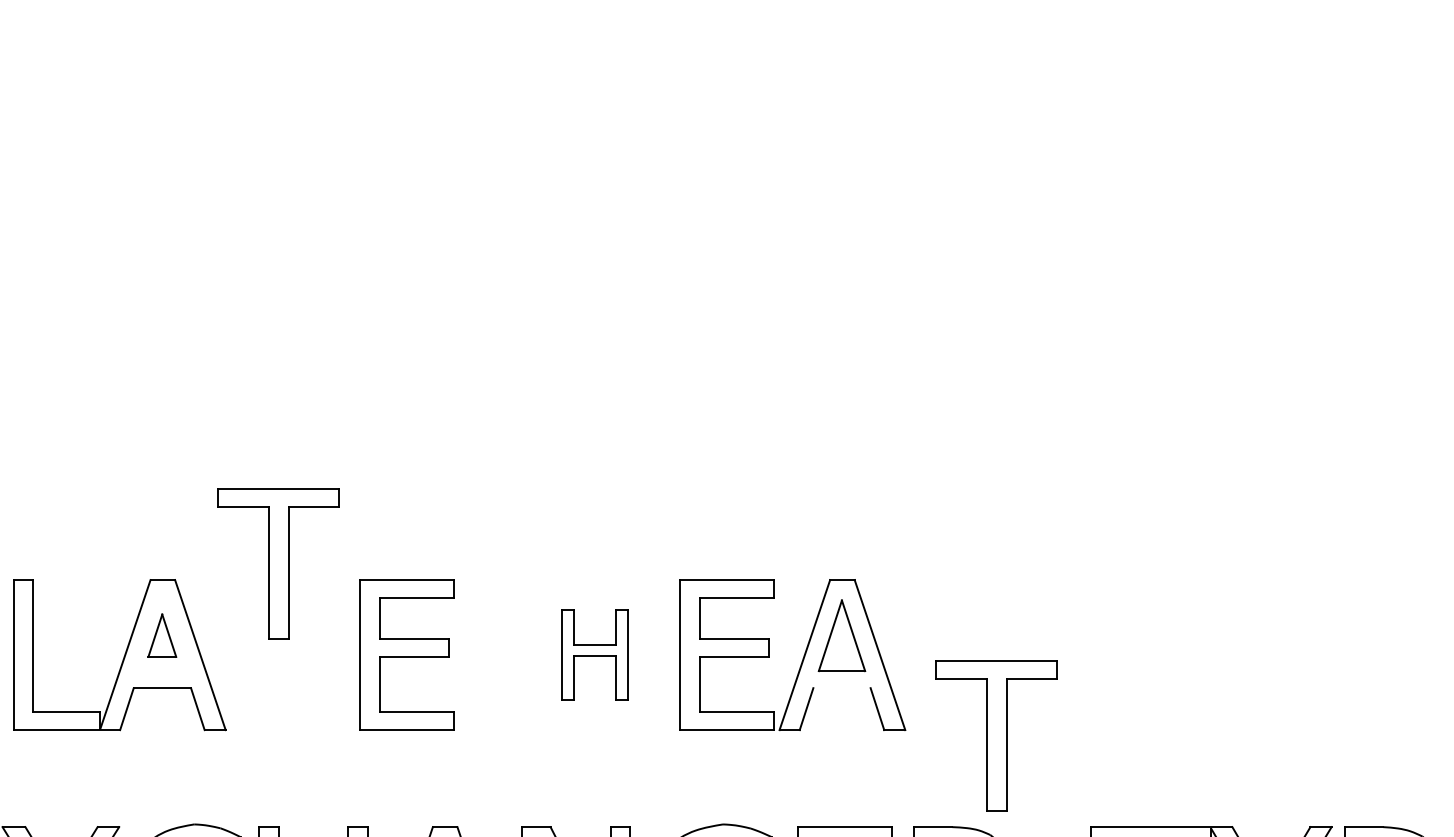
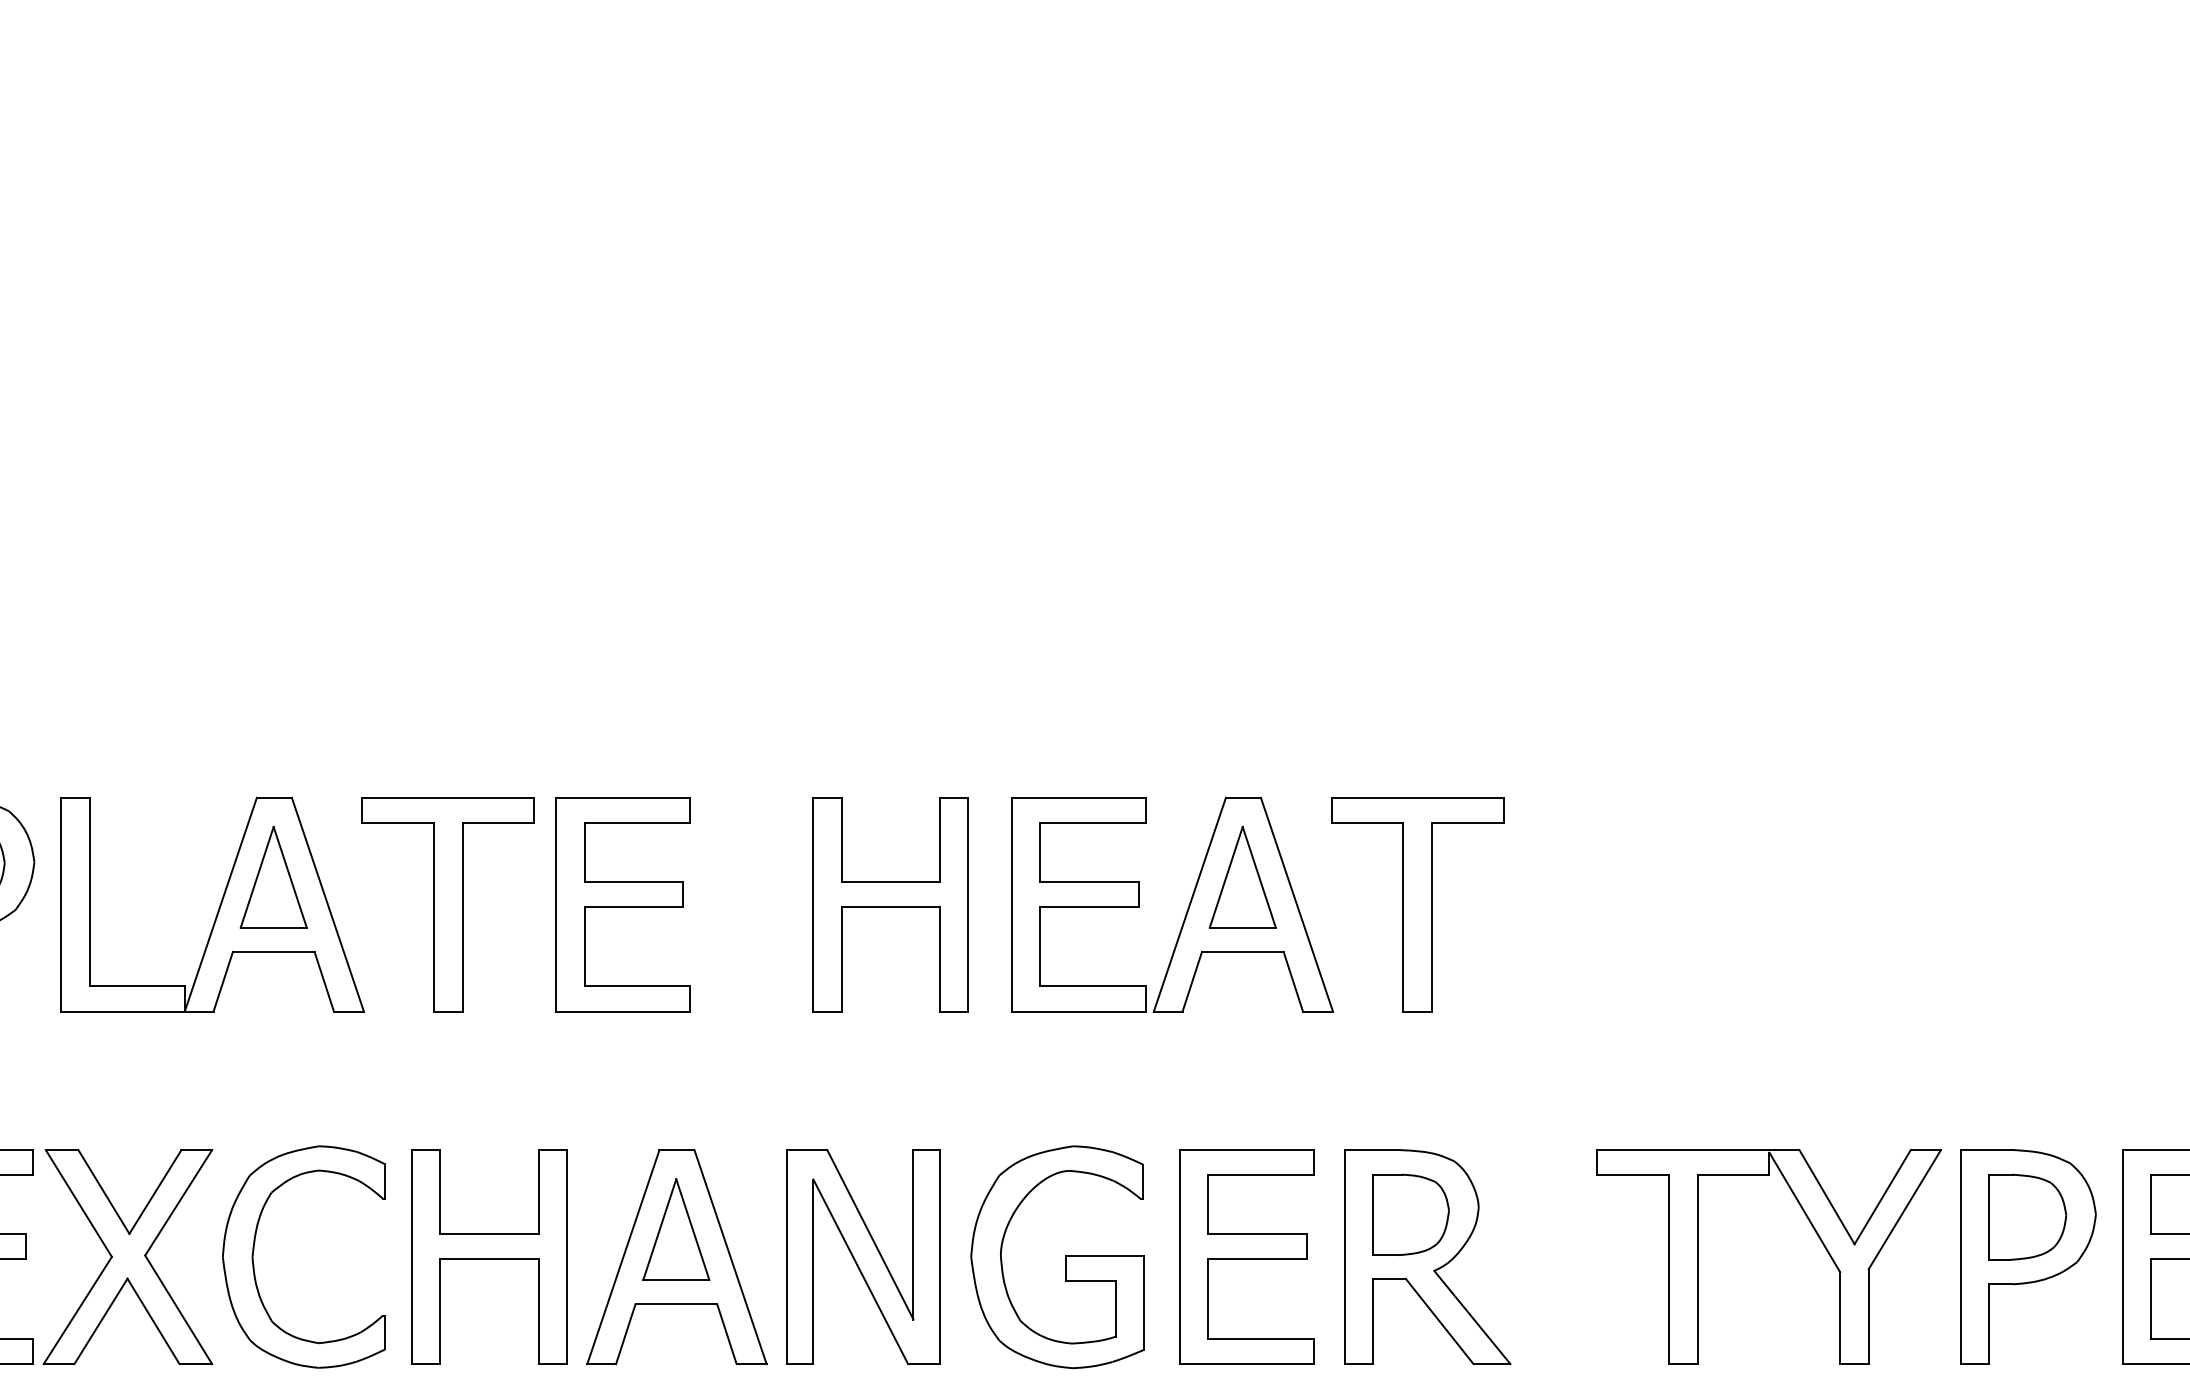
part: (277, 563) -> (447, 904), moved
part: (162, 635) -> (273, 876), size x1.67
part: (594, 654) -> (890, 904), size x1.67
line: (841, 687) -> (1242, 951), added
part: (996, 736) -> (1417, 904), moved

